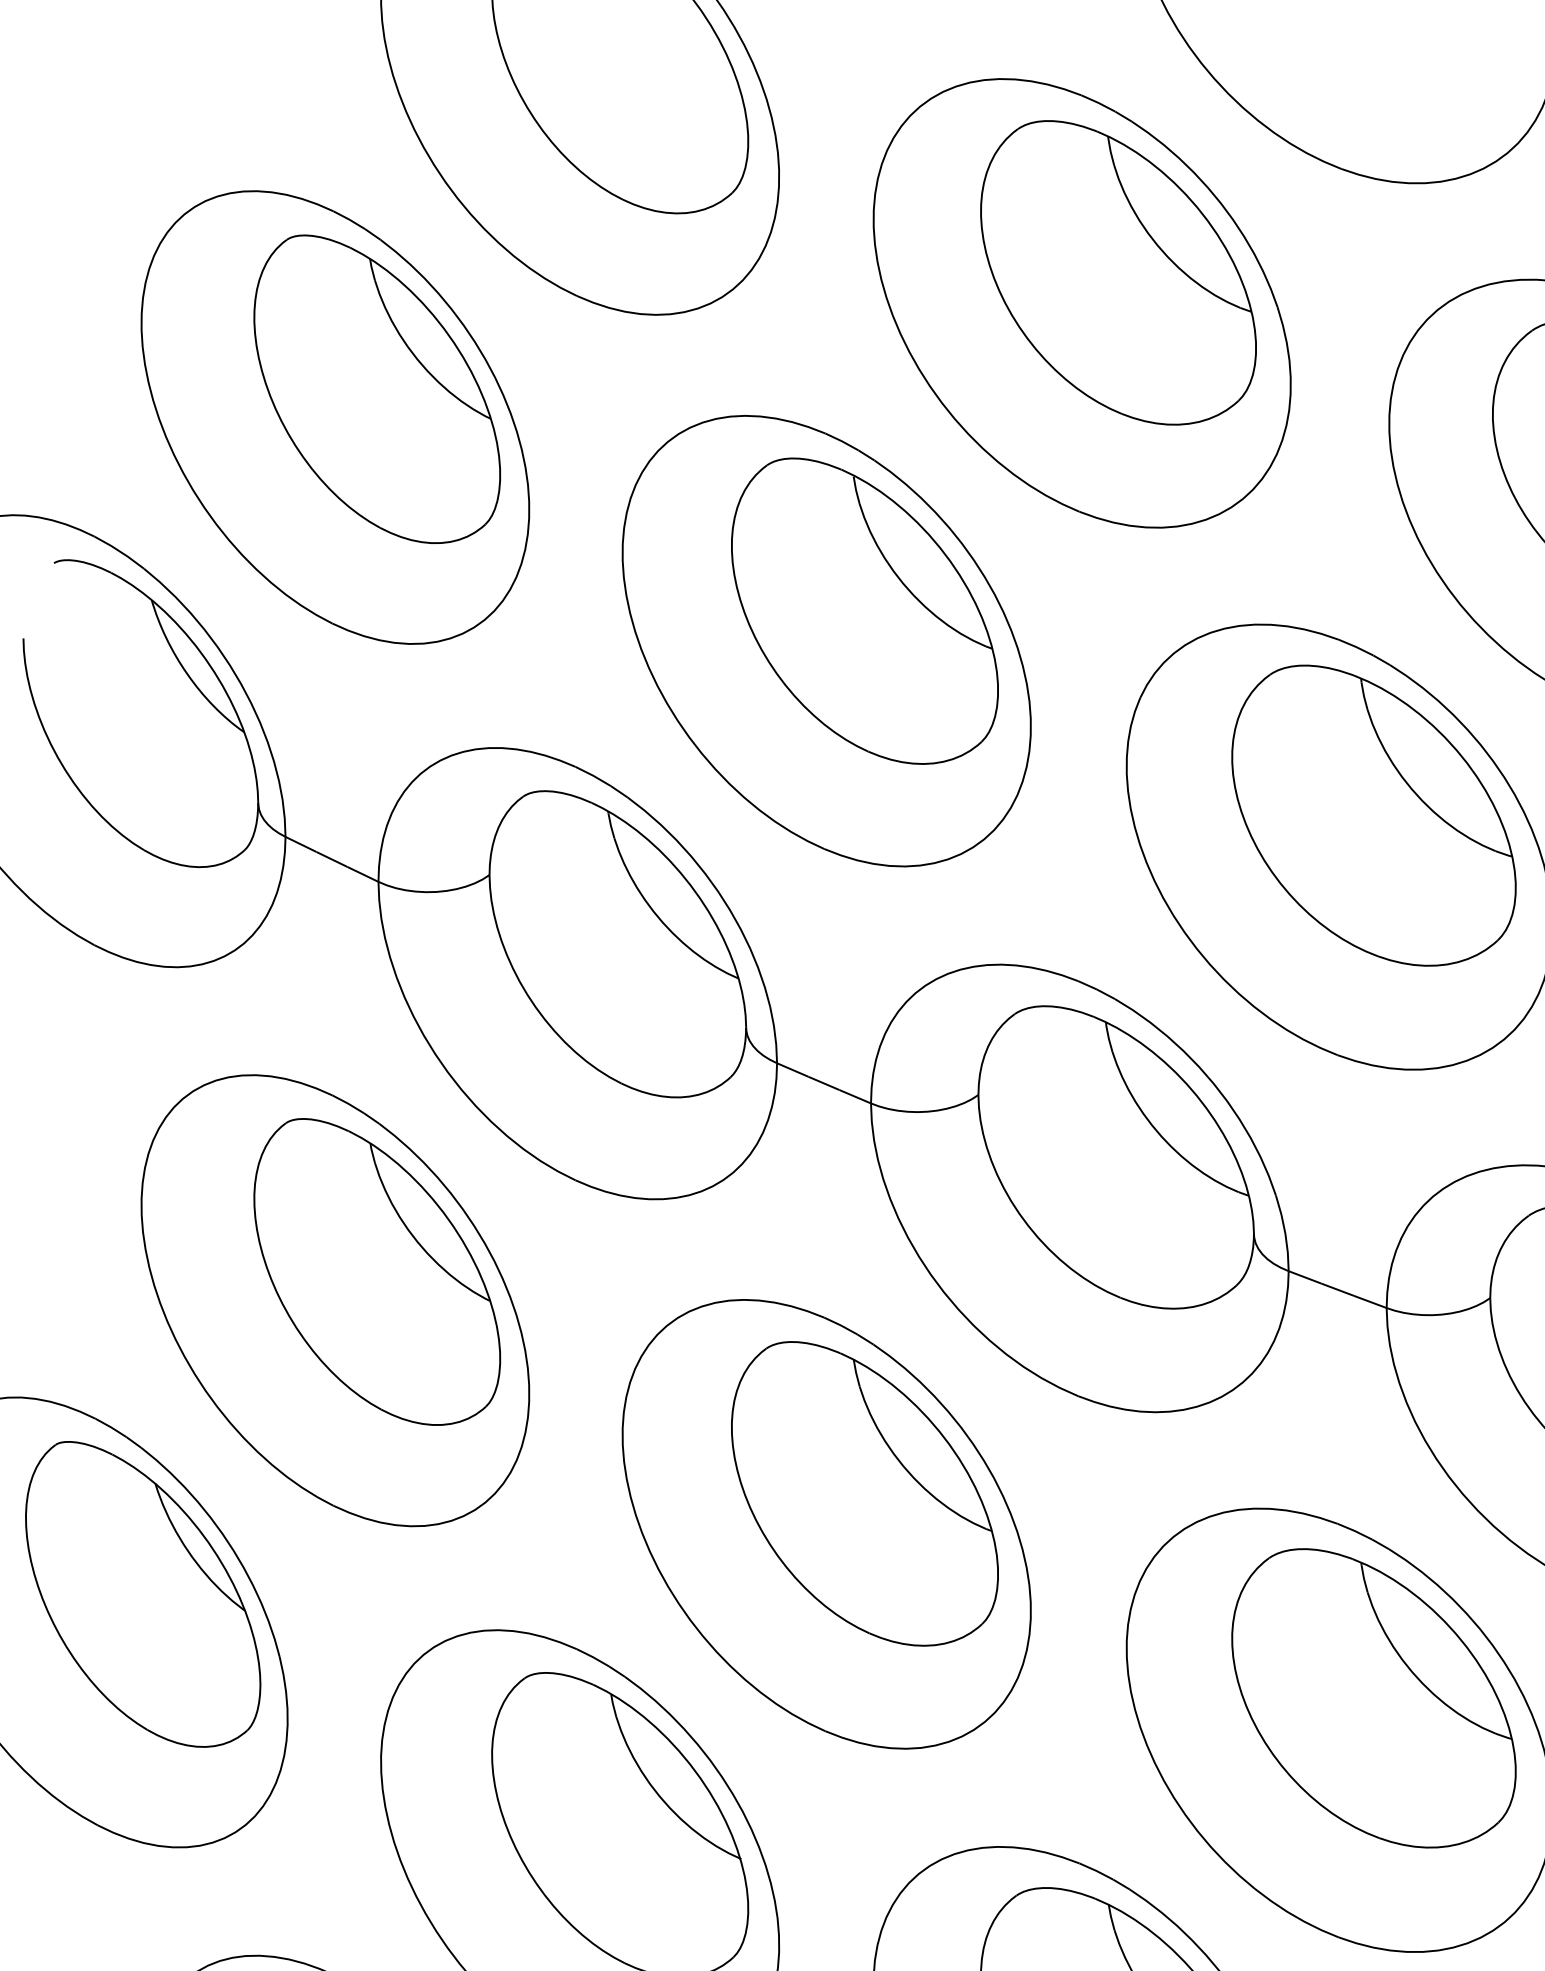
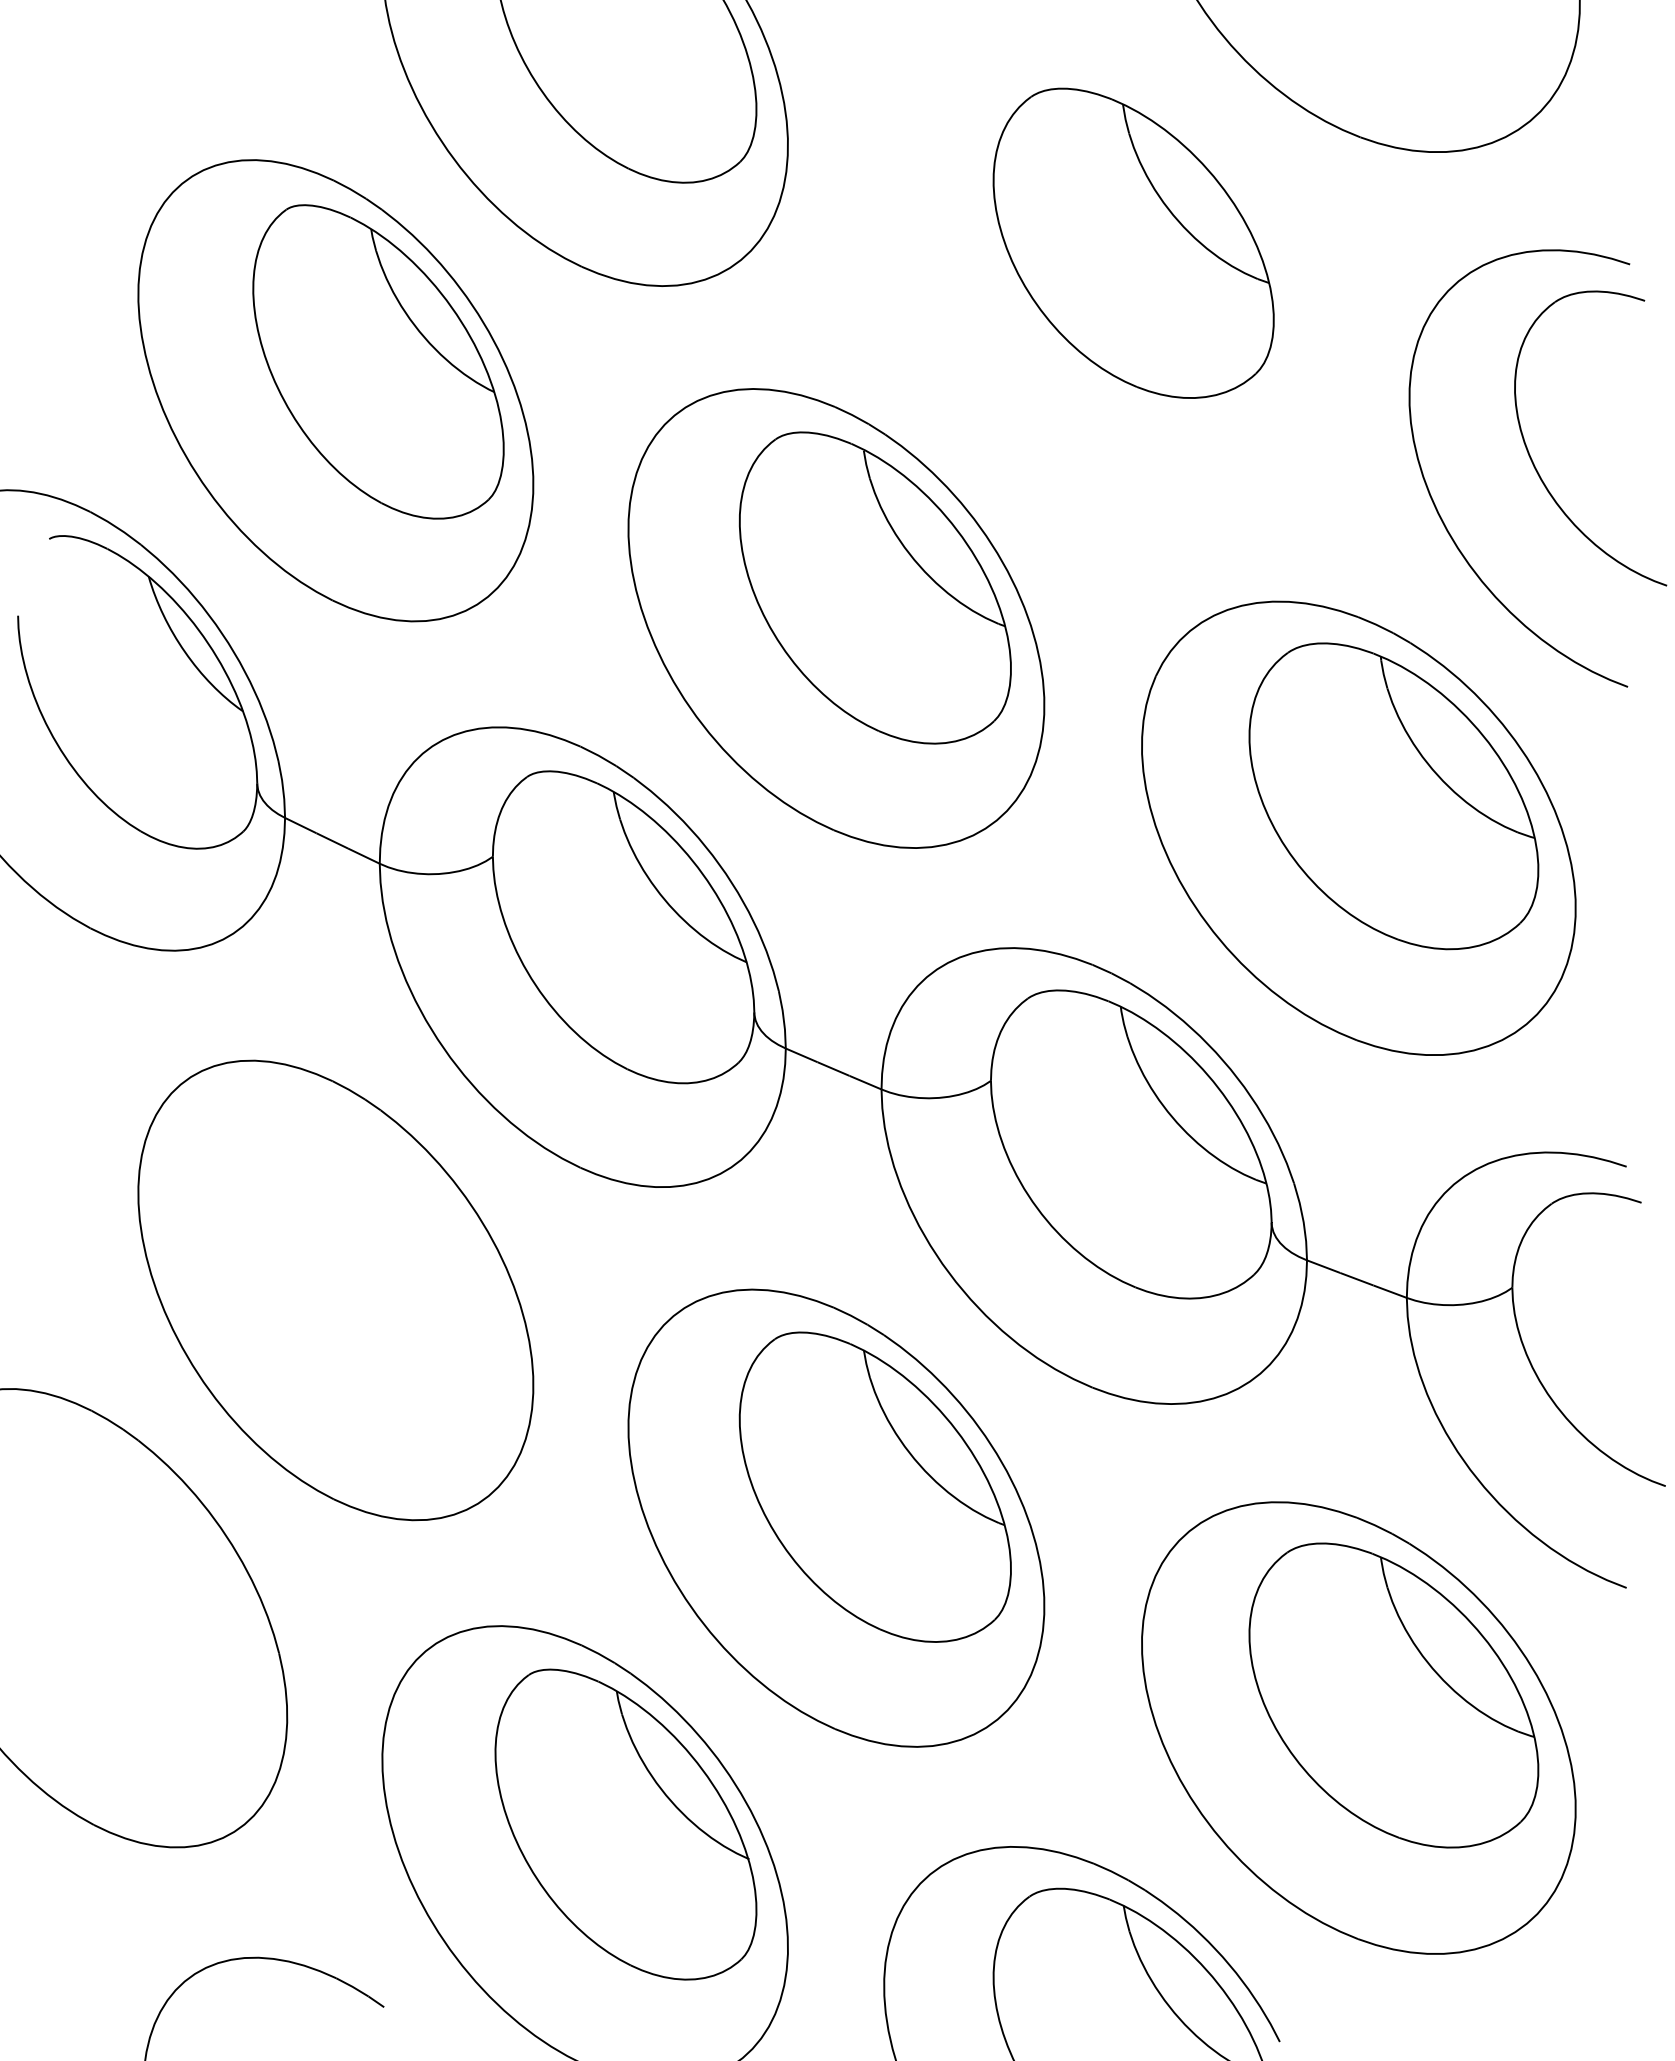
part: (1082, 303) -> (1096, 274), removed
part: (377, 1271) -> (378, 1260), removed
part: (142, 1594) -> (139, 1589), removed

